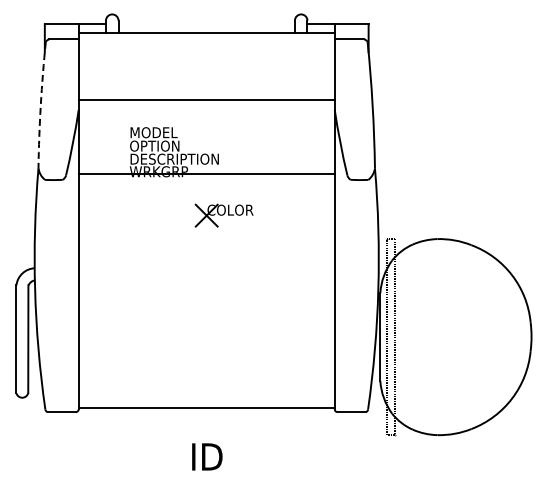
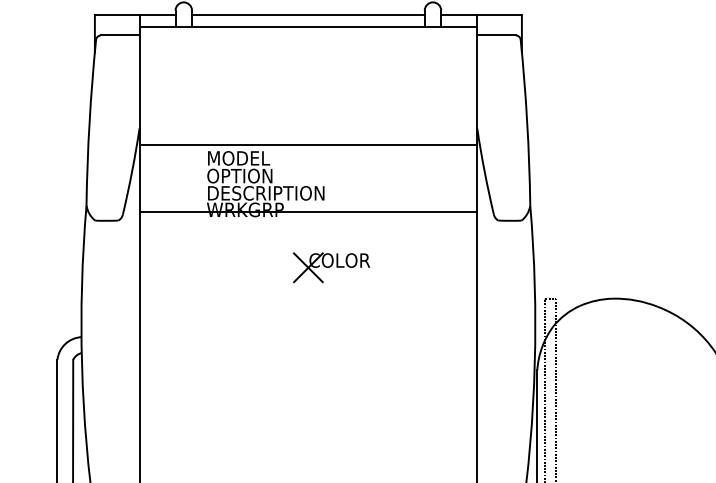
line: (206, 24) -> (308, 15), added
line: (206, 100) -> (308, 144), moved
arc: (40, 105) -> (89, 122), dashed -> solid

